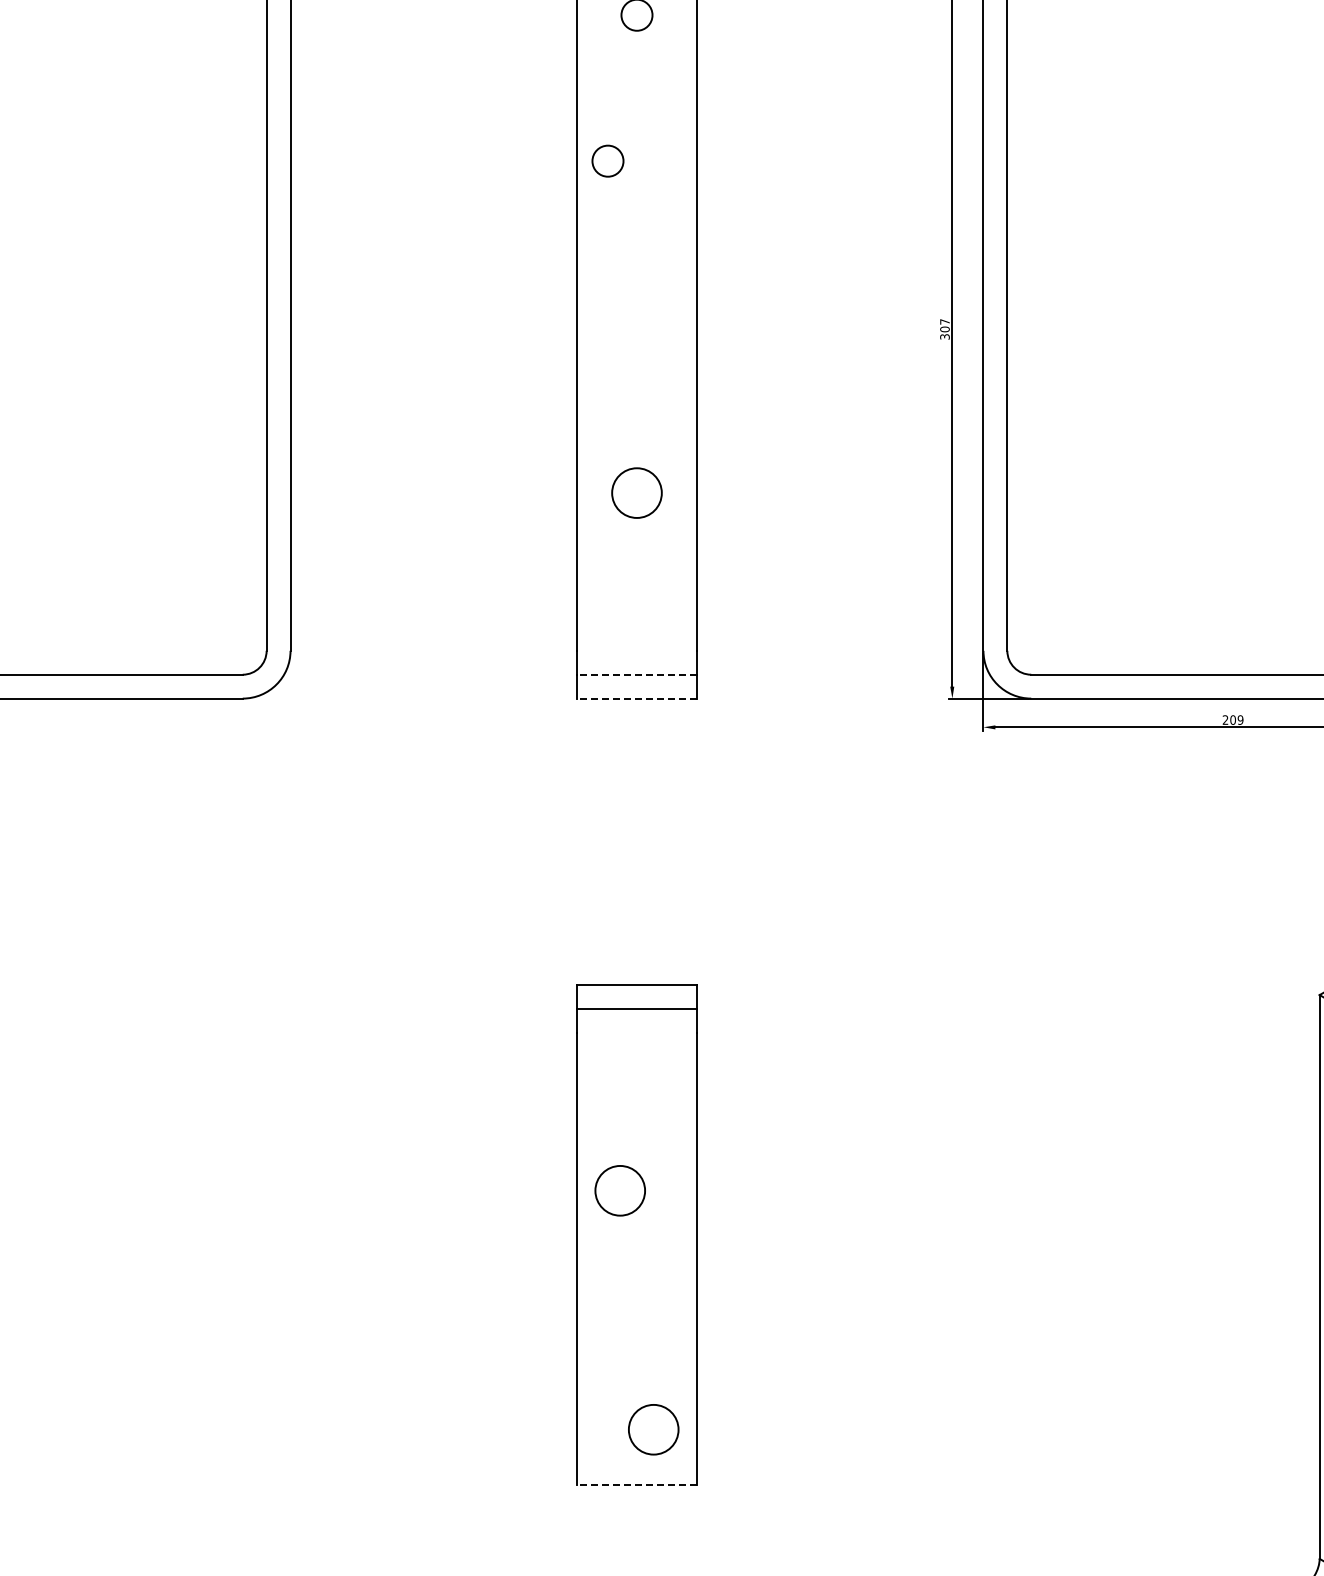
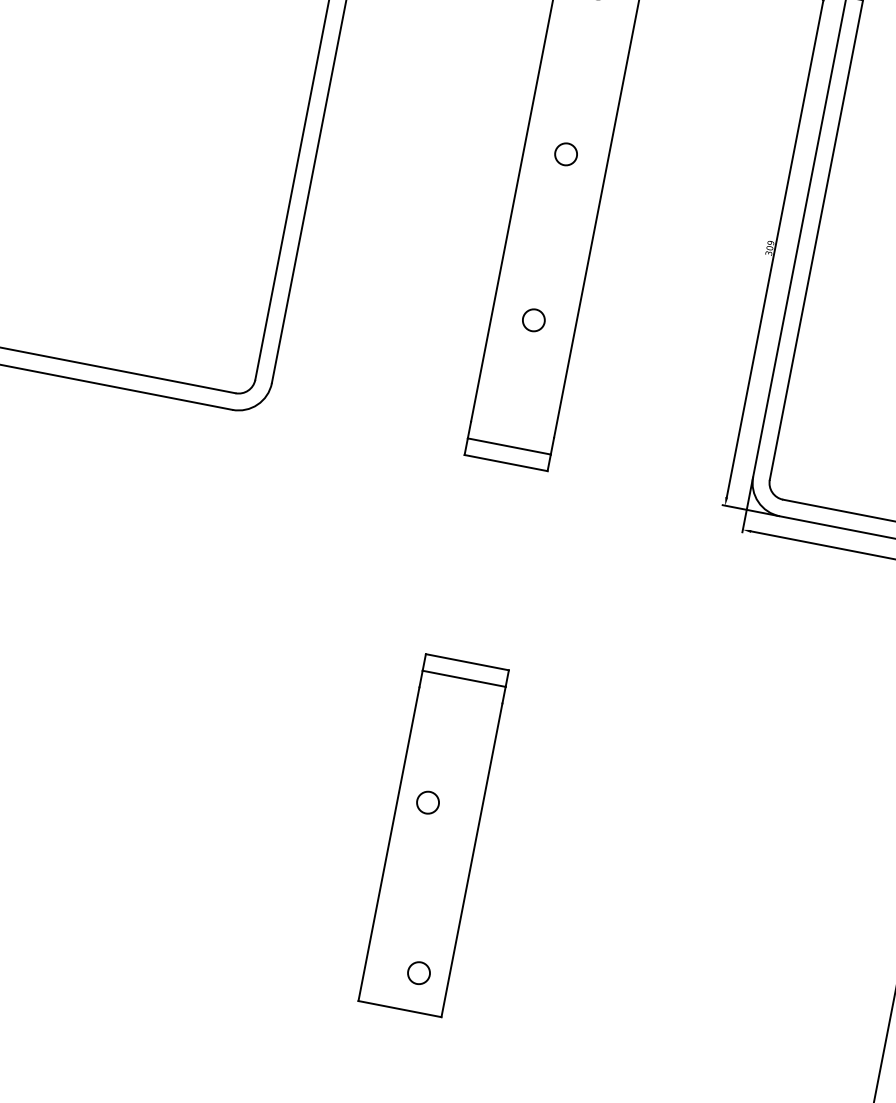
circle: (607, 160) -> (565, 153), moved
text: (944, 321) -> (770, 242), 307 -> 309
circle: (636, 492) -> (533, 319), size x0.62
line: (636, 674) -> (509, 446), dashed -> solid
line: (636, 698) -> (505, 462), dashed -> solid
circle: (619, 1190) -> (427, 802), size x0.62
circle: (653, 1429) -> (418, 972), size x0.62
line: (636, 1484) -> (399, 1008), dashed -> solid

